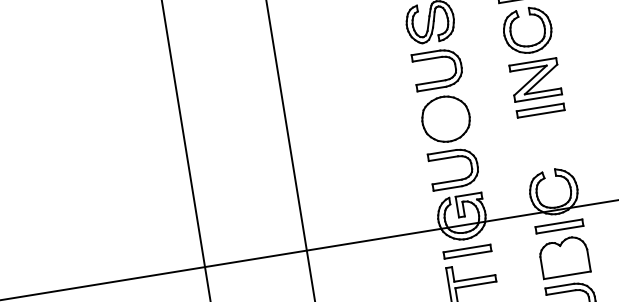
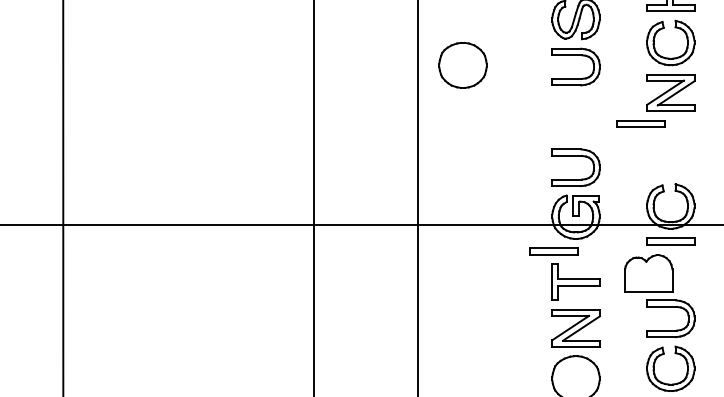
part: (540, 110) -> (640, 123), moved
part: (445, 118) -> (462, 64), moved
part: (467, 251) -> (553, 251), moved
part: (564, 257) -> (648, 273), moved

